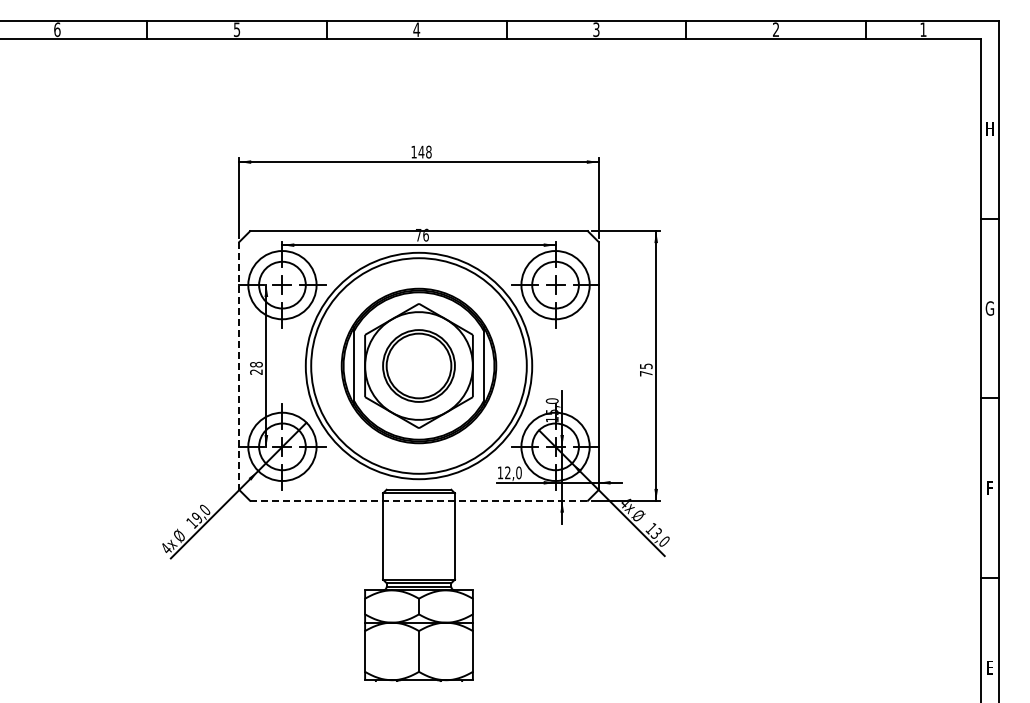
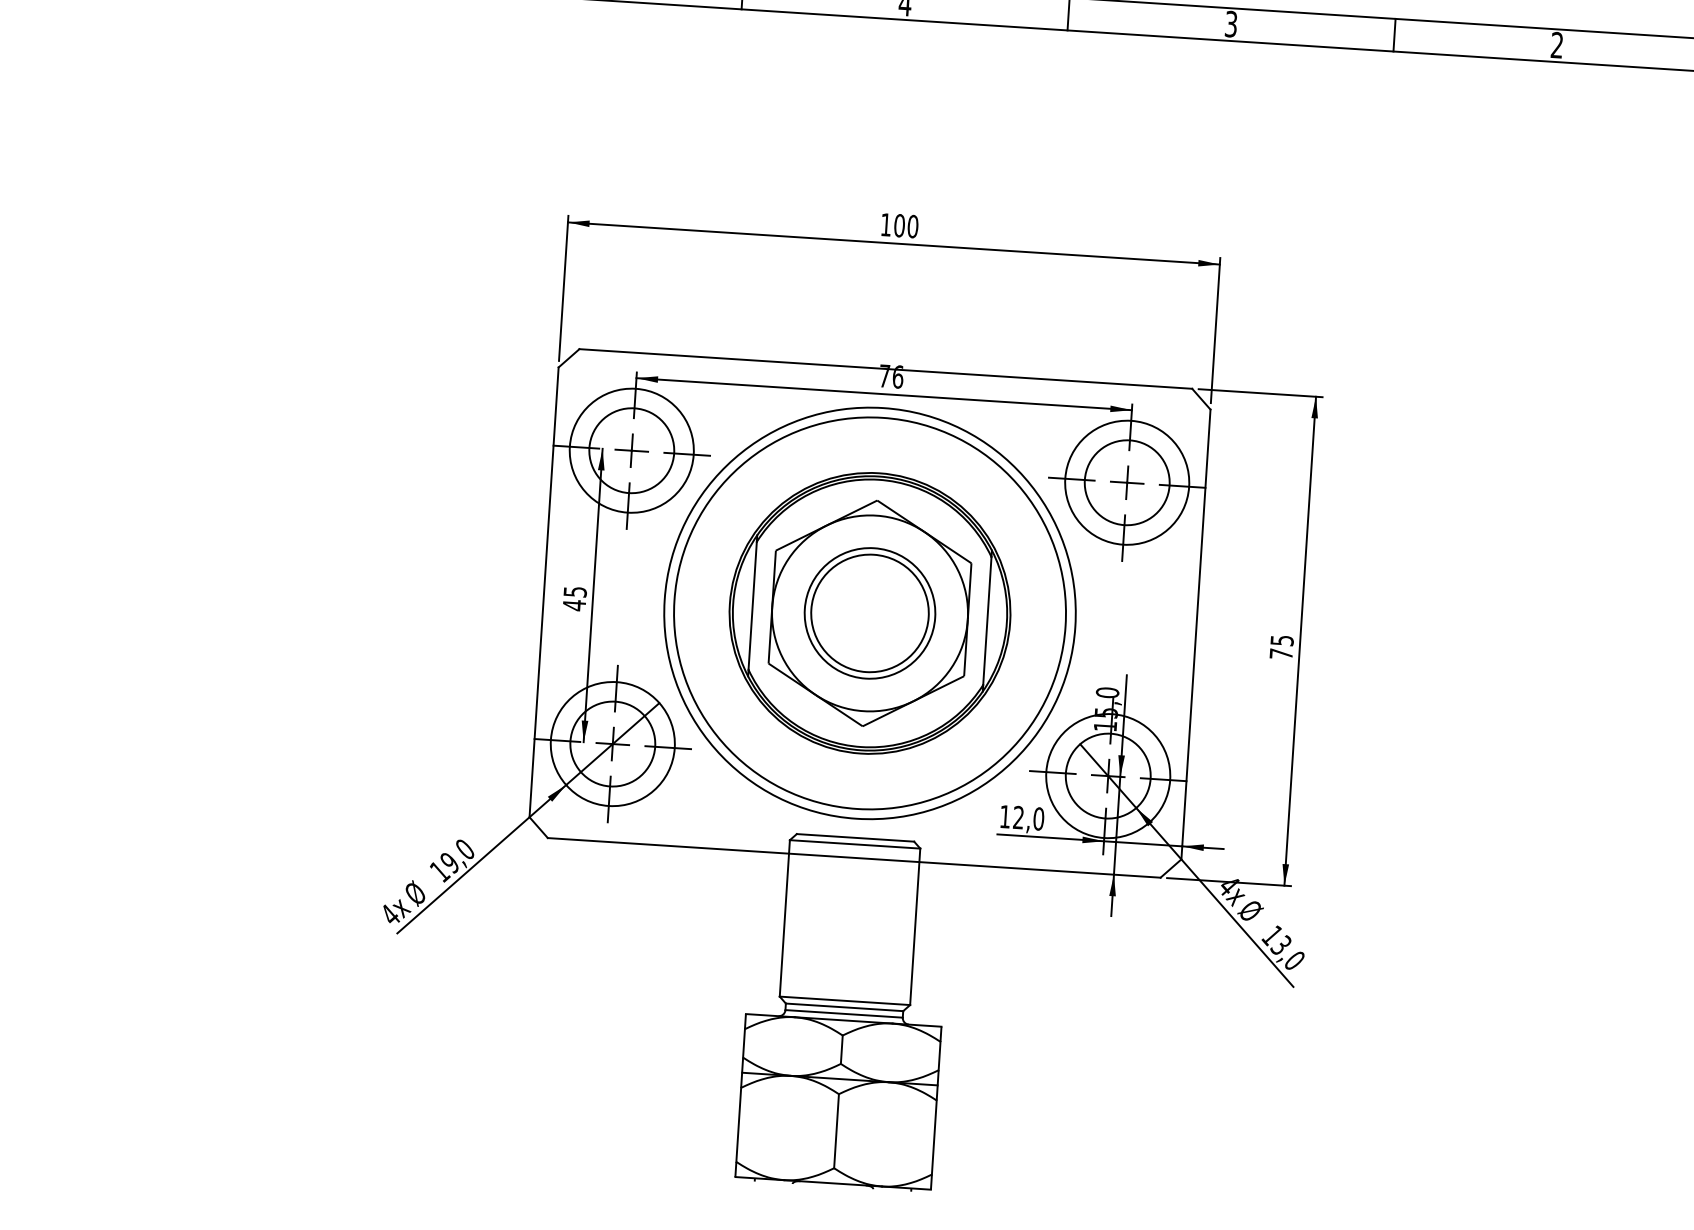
text: (424, 151) -> (905, 224), 148 -> 100
line: (239, 366) -> (544, 593), dashed -> solid
text: (256, 368) -> (574, 598), 28 -> 45
line: (419, 500) -> (855, 857), dashed -> solid

